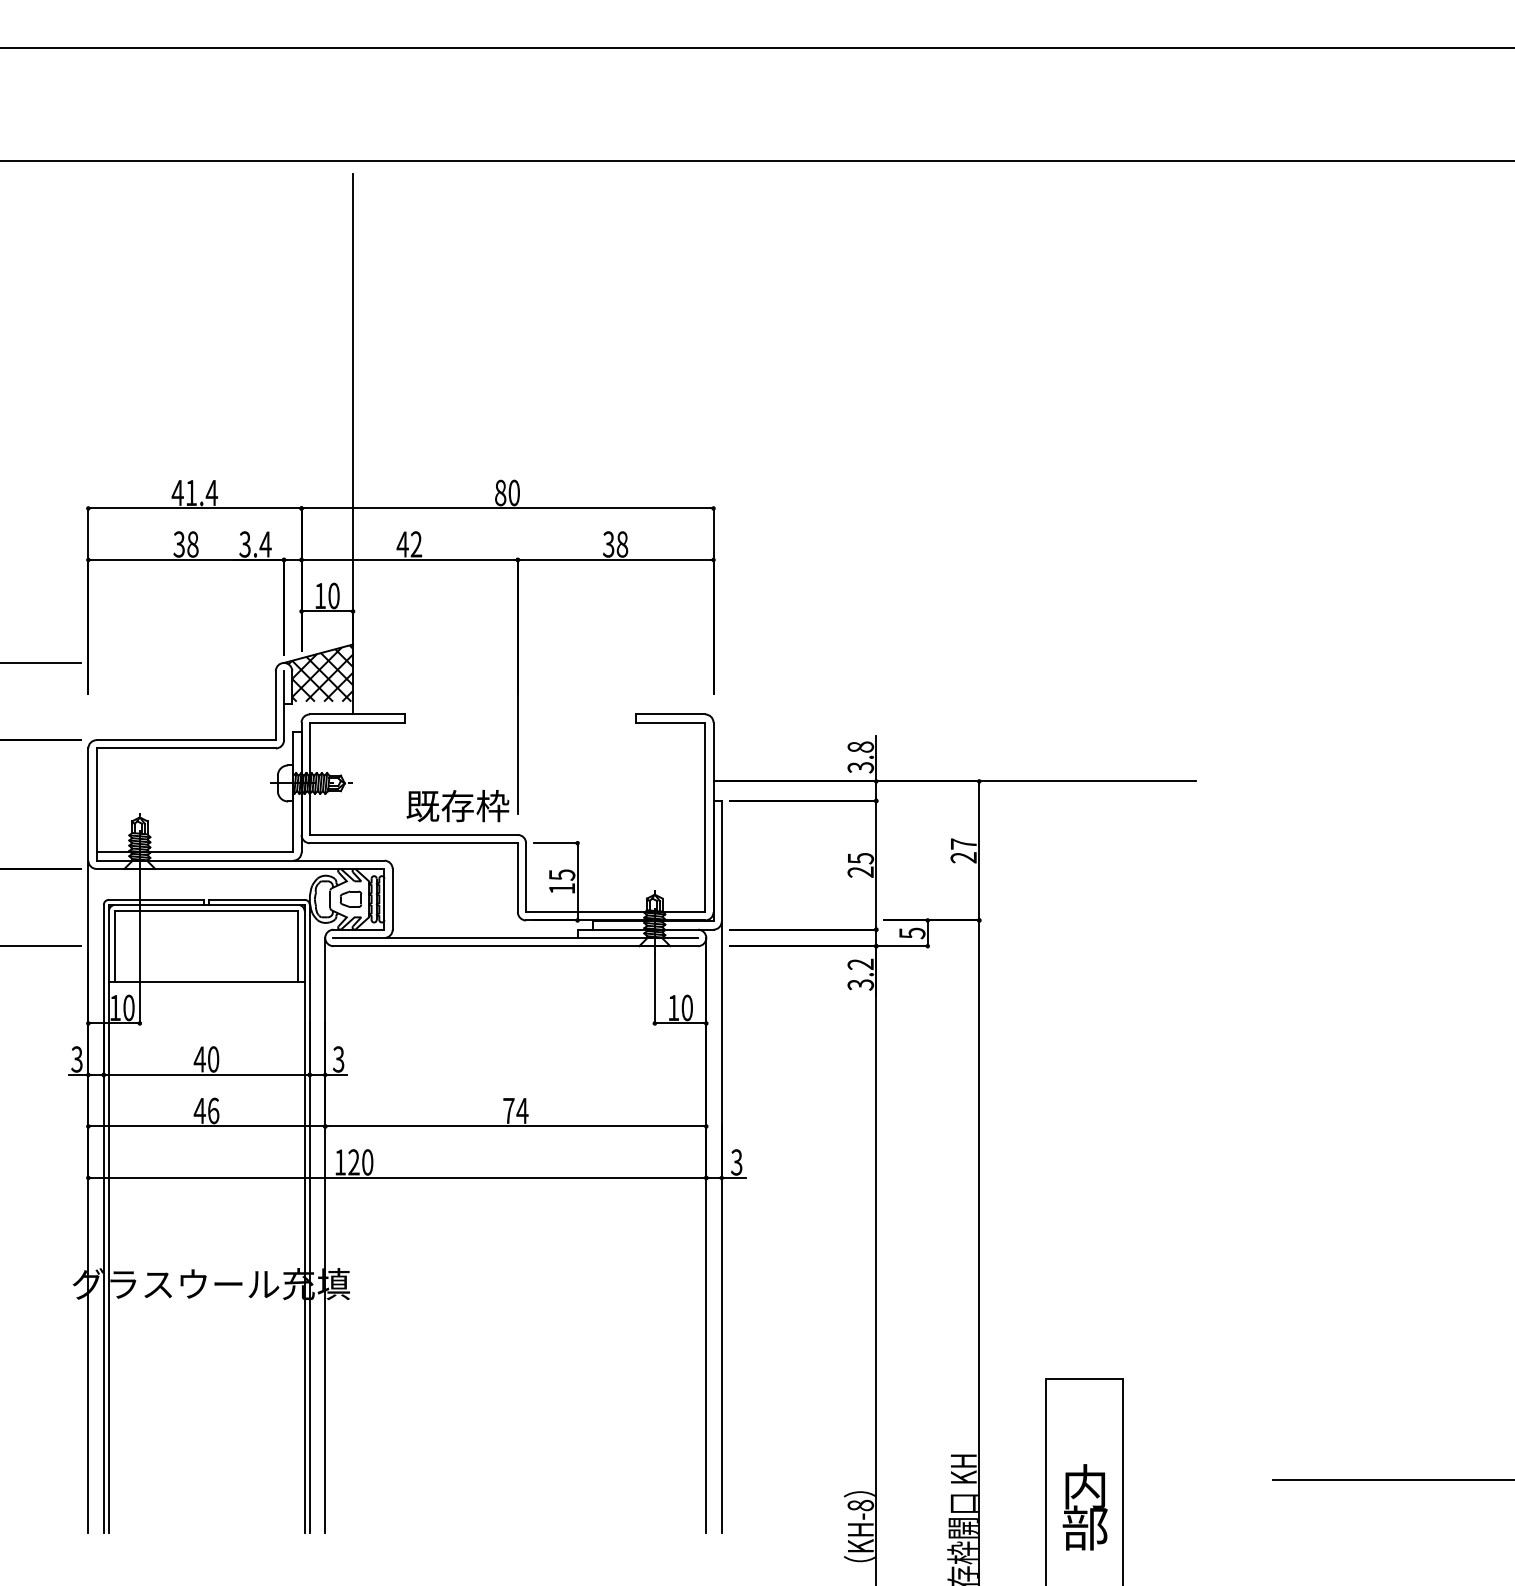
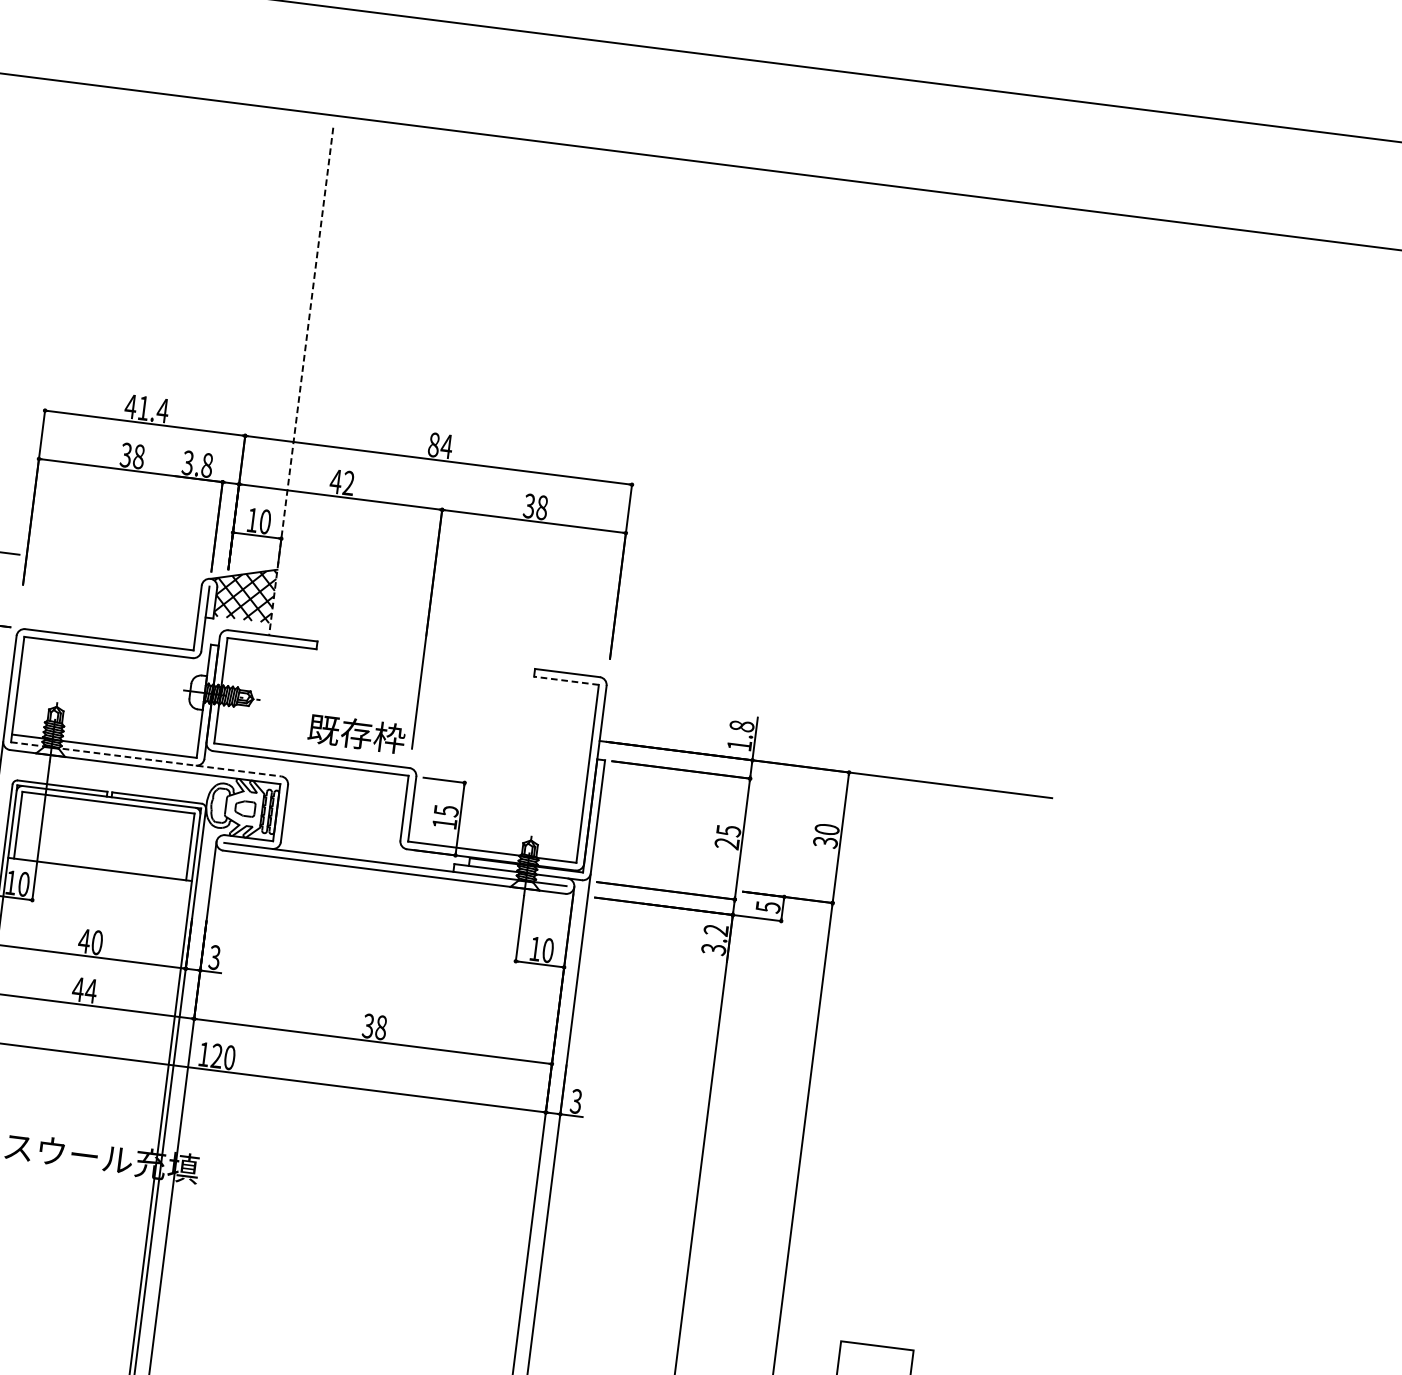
line: (353, 444) -> (301, 381), solid -> dashed
text: (514, 492) -> (447, 446), 80 -> 84
text: (265, 544) -> (207, 465), 3.4 -> 3.8
line: (670, 722) -> (566, 680), solid -> dashed
text: (860, 767) -> (739, 745), 3.8 -> 1.8
text: (963, 850) -> (826, 835), 27 -> 30
line: (240, 860) -> (146, 759), solid -> dashed
text: (213, 1110) -> (91, 990), 46 -> 44
text: (515, 1110) -> (374, 1026), 74 -> 38

